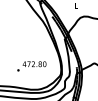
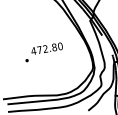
text: (31, 66) -> (43, 52), moved

